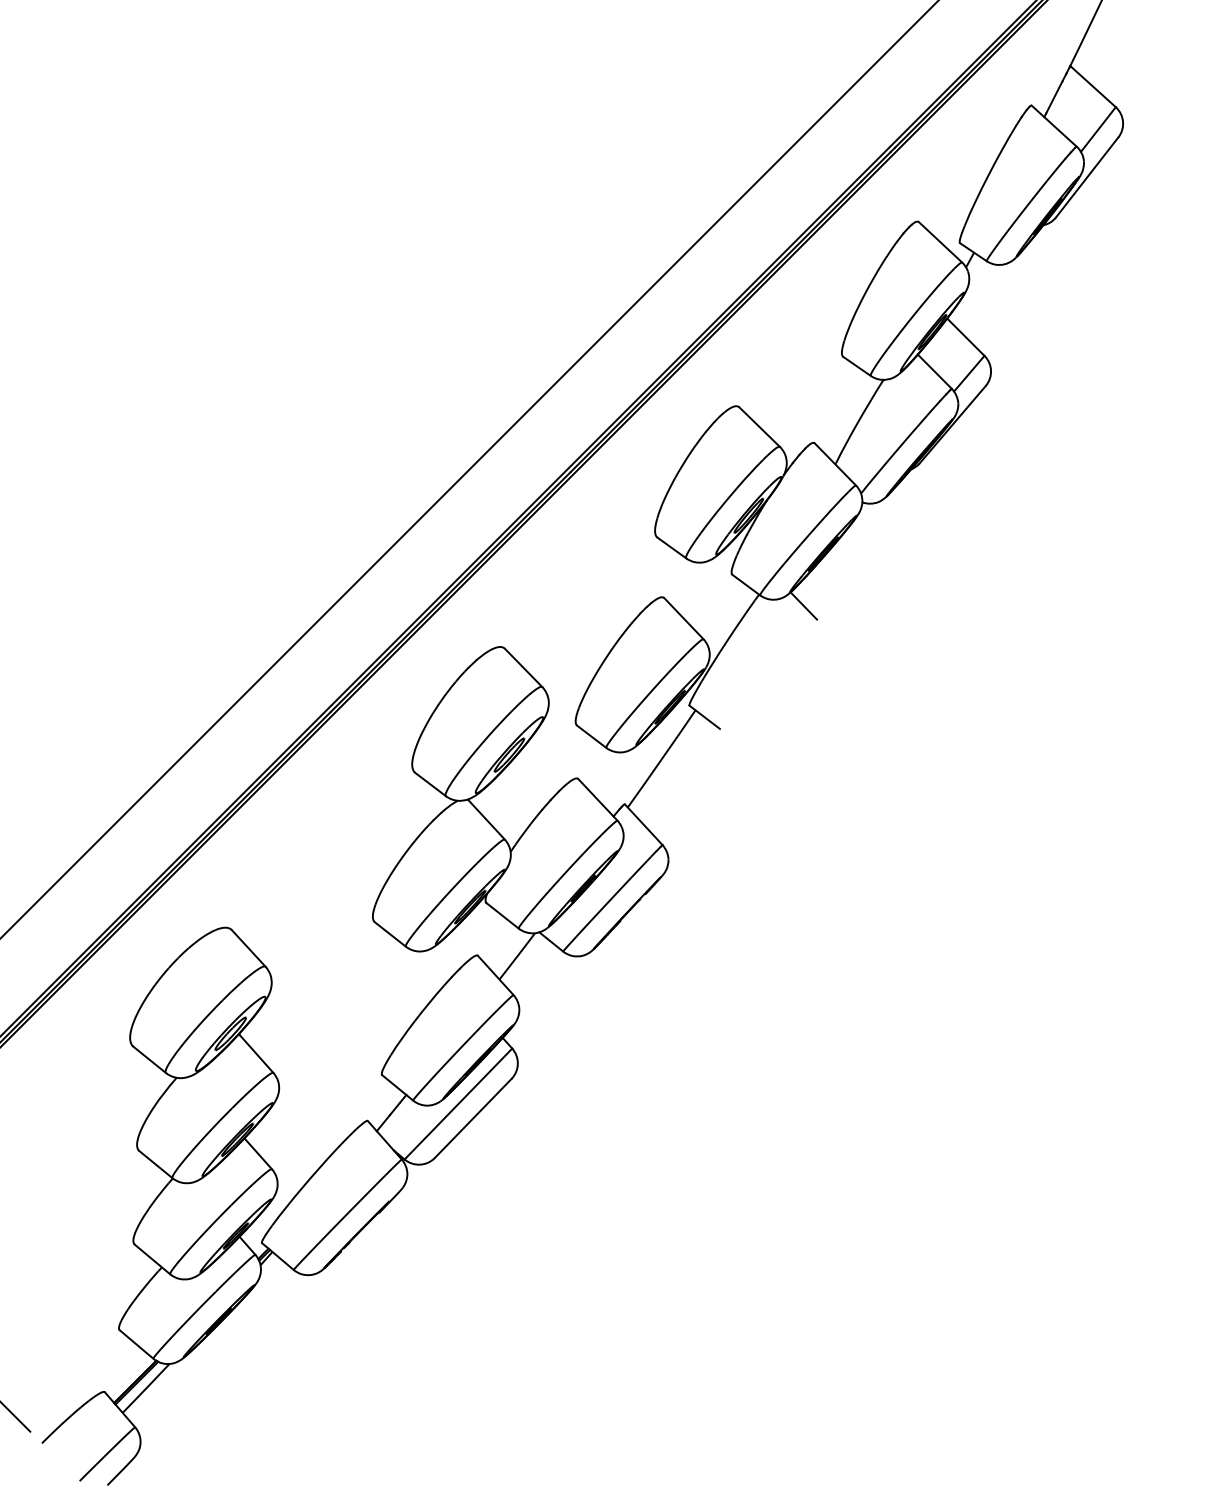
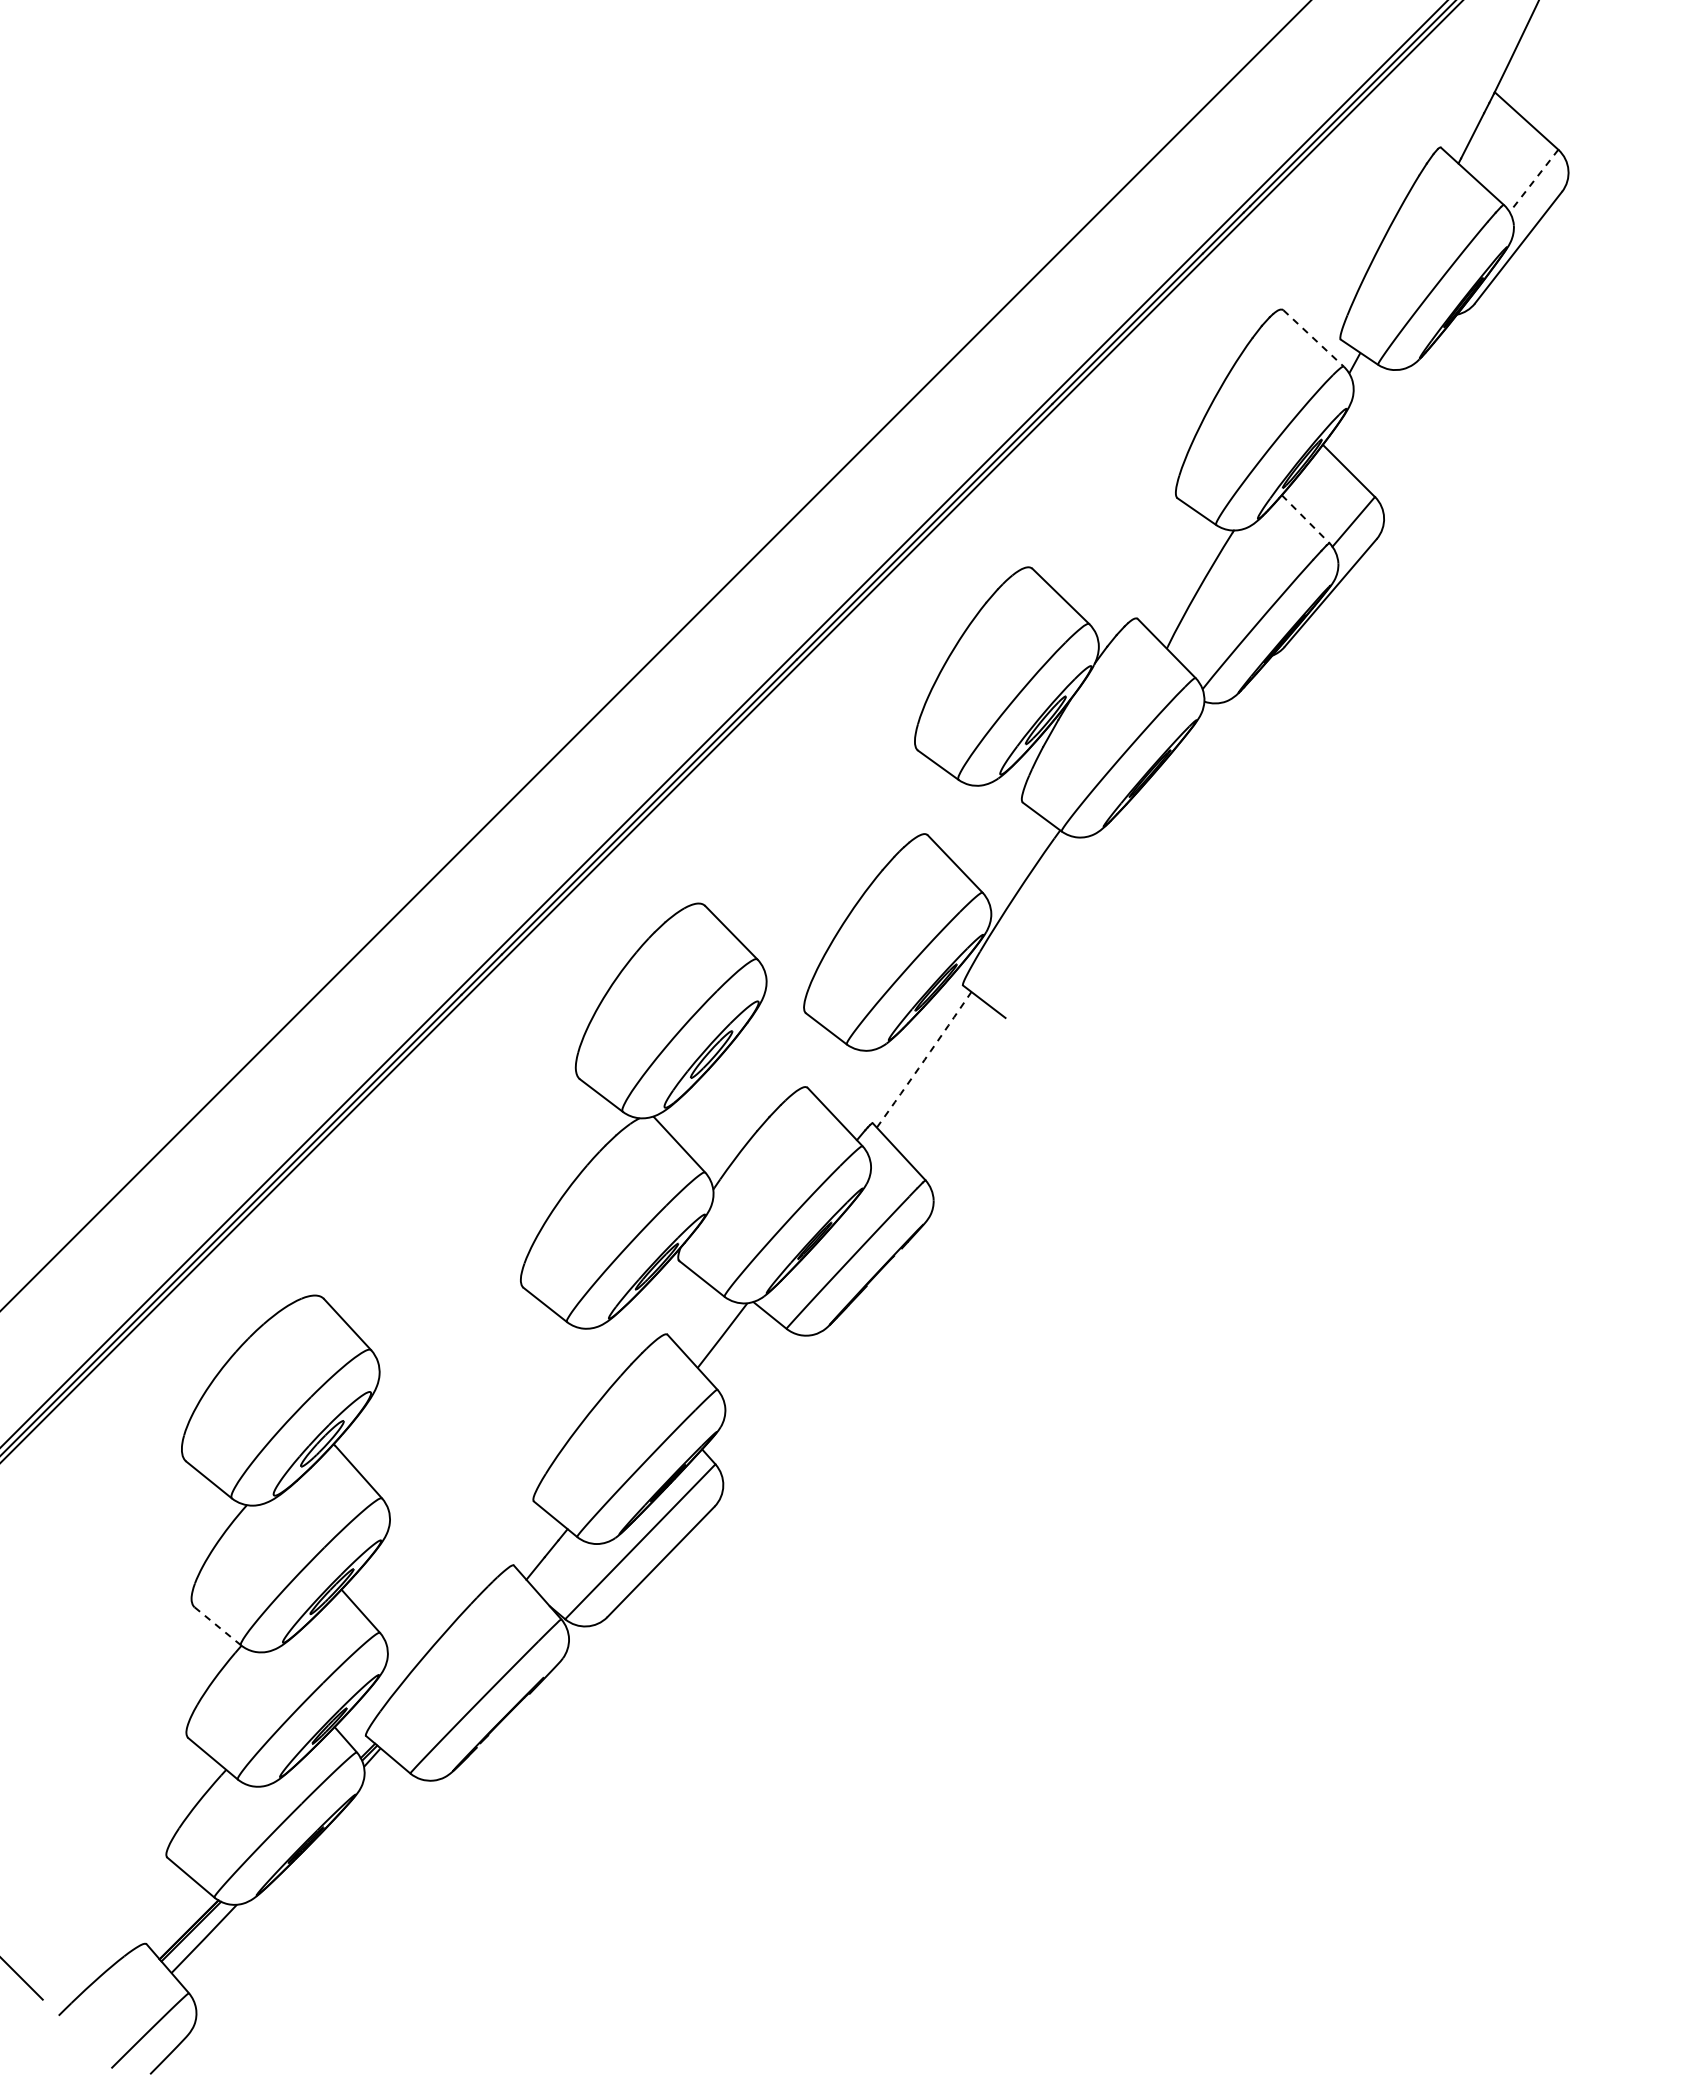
line: (1098, 129) -> (1534, 180), solid -> dashed
line: (940, 242) -> (1313, 338), solid -> dashed
line: (934, 371) -> (1305, 519), solid -> dashed
line: (803, 606) -> (1122, 846), removed
arc: (661, 758) -> (924, 1059), solid -> dashed
line: (155, 1164) -> (217, 1626), solid -> dashed

